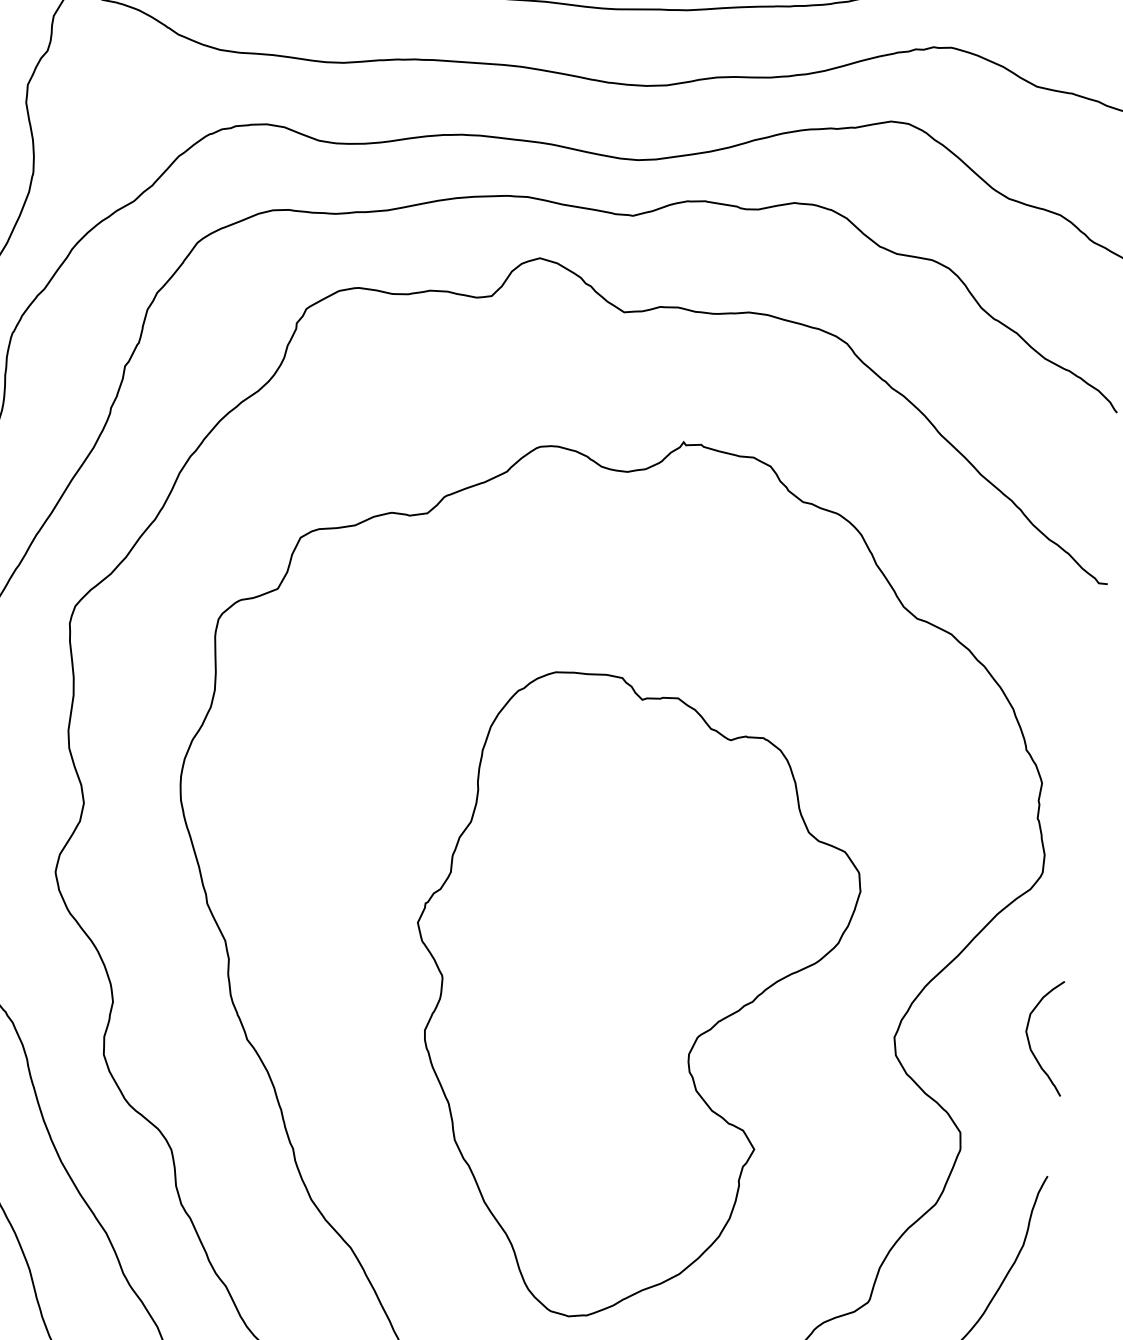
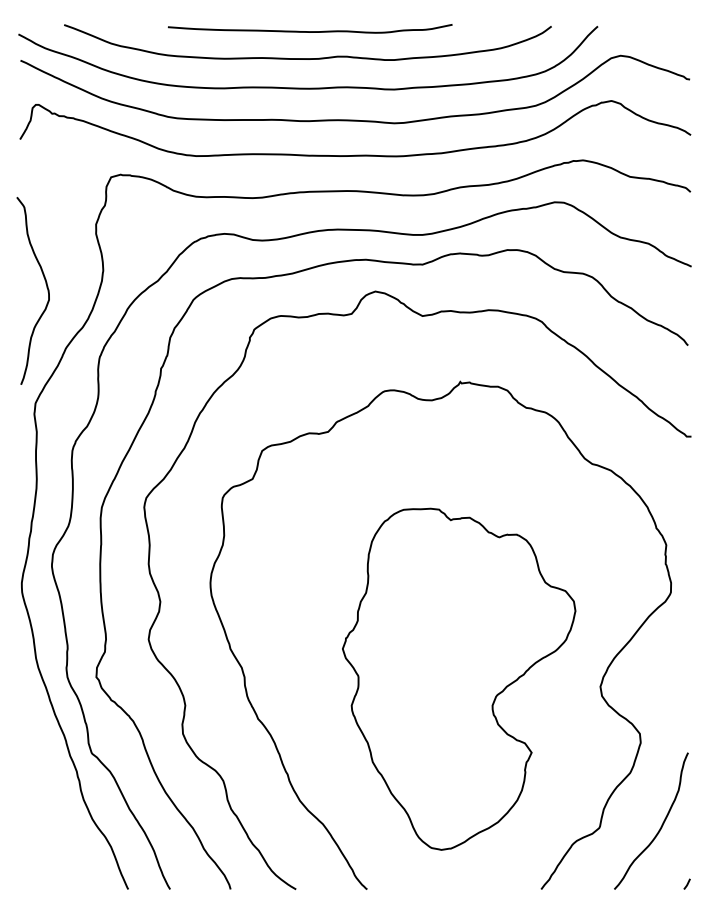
curve: (1030, 1039) -> (672, 681), removed

